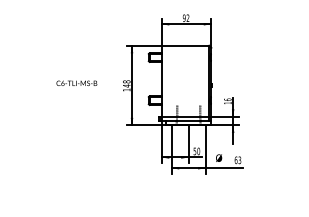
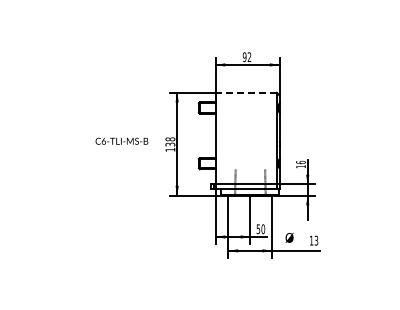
line: (185, 45) -> (246, 92), solid -> dashed
text: (76, 82) -> (121, 140), moved
text: (126, 85) -> (170, 144), 148 -> 138
text: (236, 160) -> (311, 240), 63 -> 13

